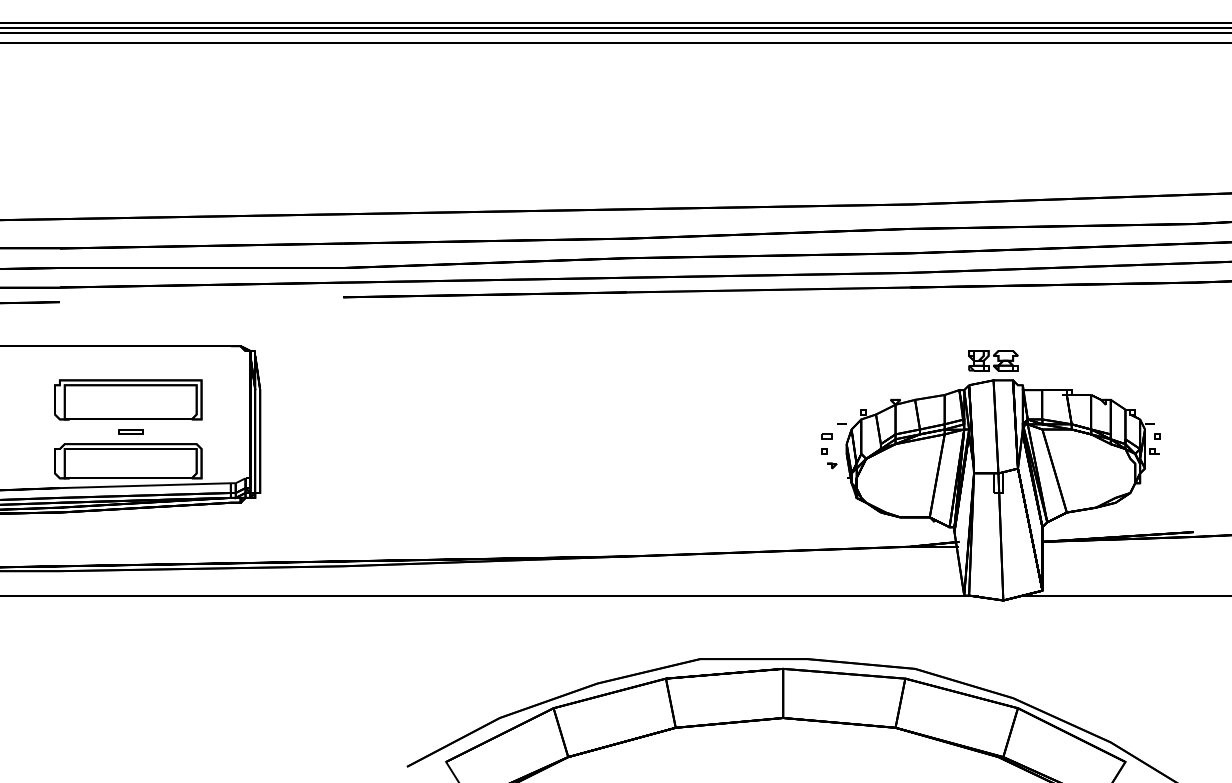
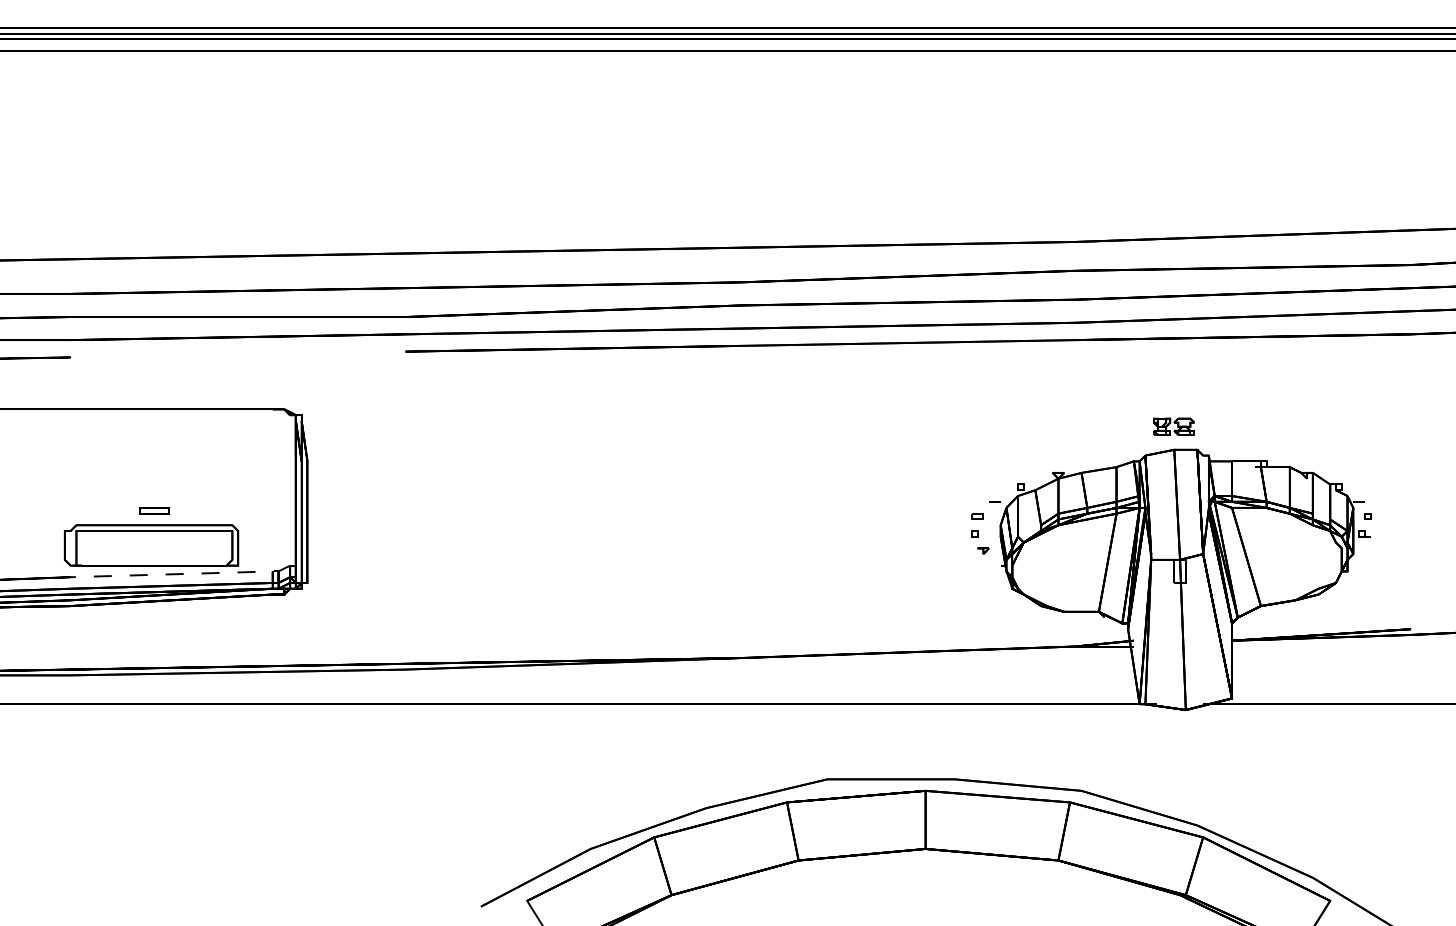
part: (992, 360) -> (1173, 426), size x0.7
part: (128, 399) -> (151, 472), removed
line: (154, 485) -> (182, 574), solid -> dashed

